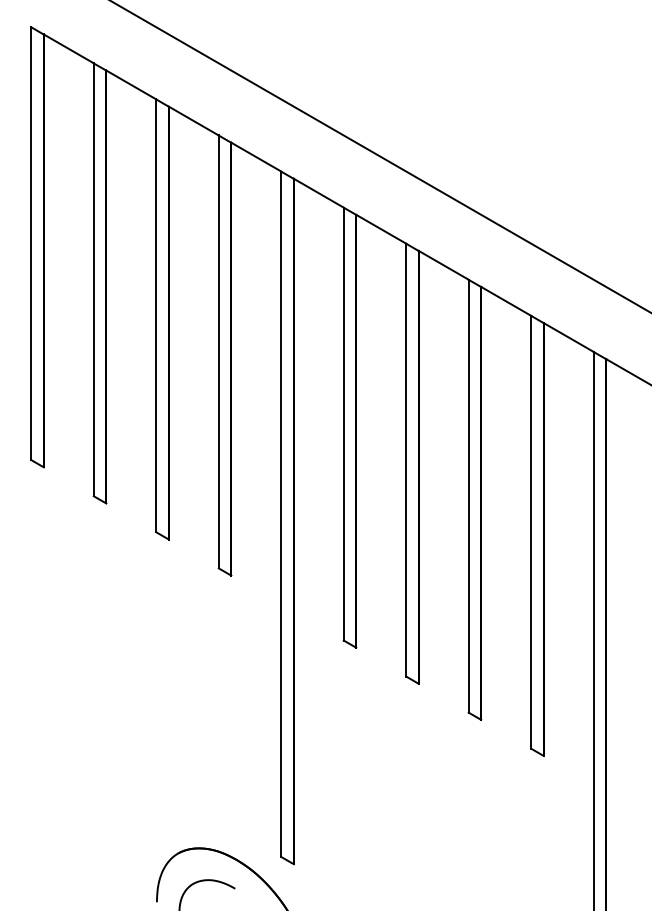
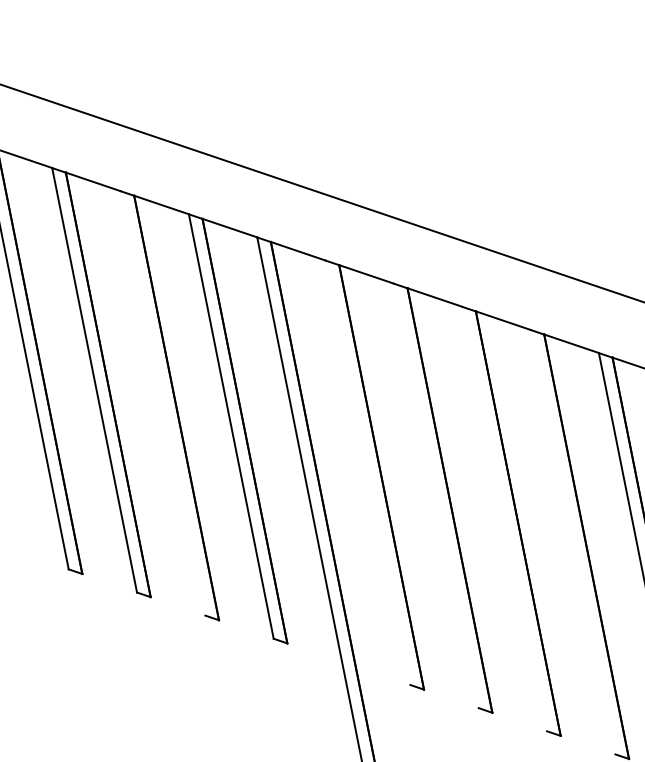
line: (156, 315) -> (163, 402), removed
line: (343, 423) -> (367, 472), removed
line: (406, 459) -> (436, 495), removed
line: (468, 495) -> (504, 518), removed
line: (531, 531) -> (573, 541), removed

